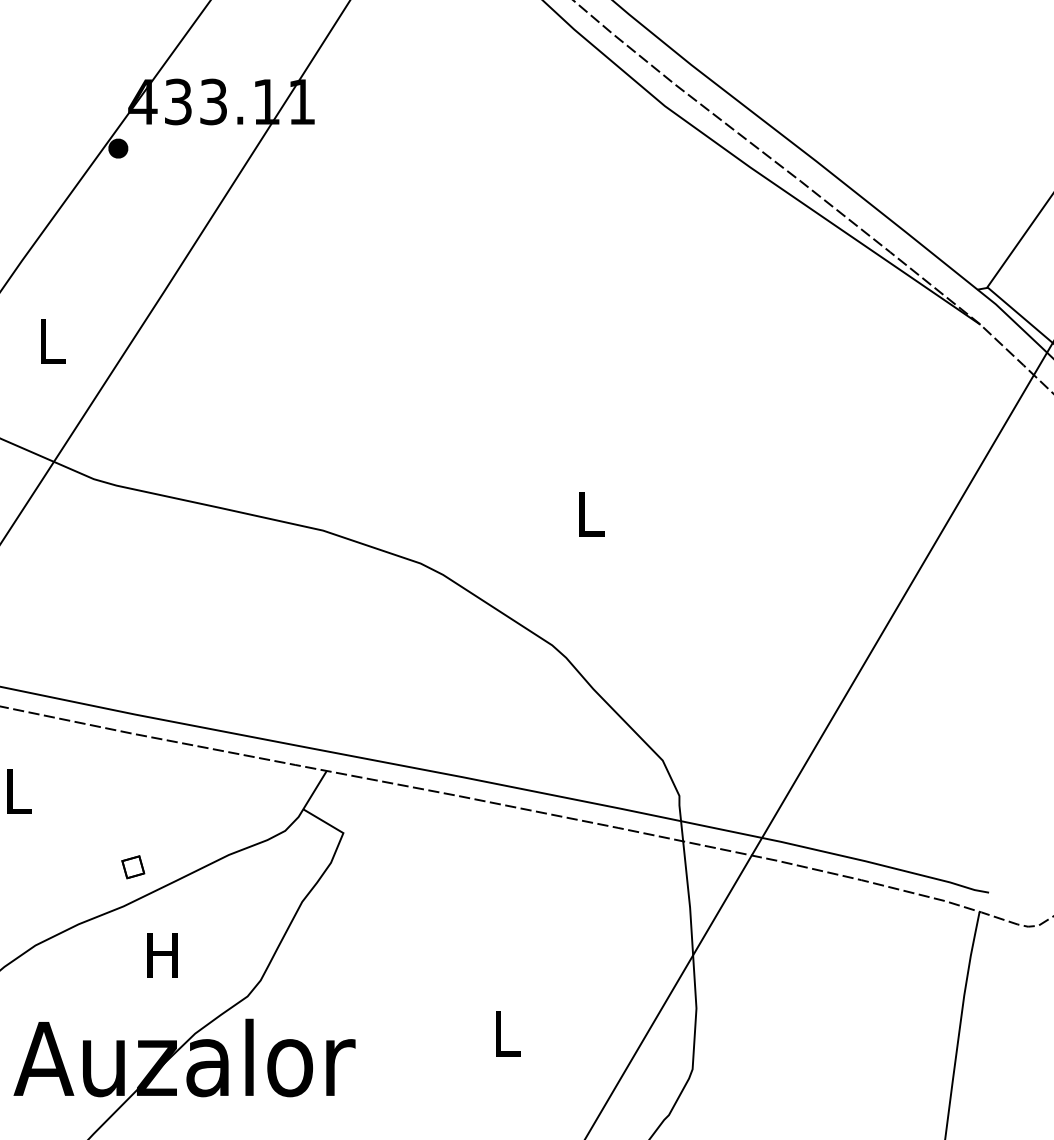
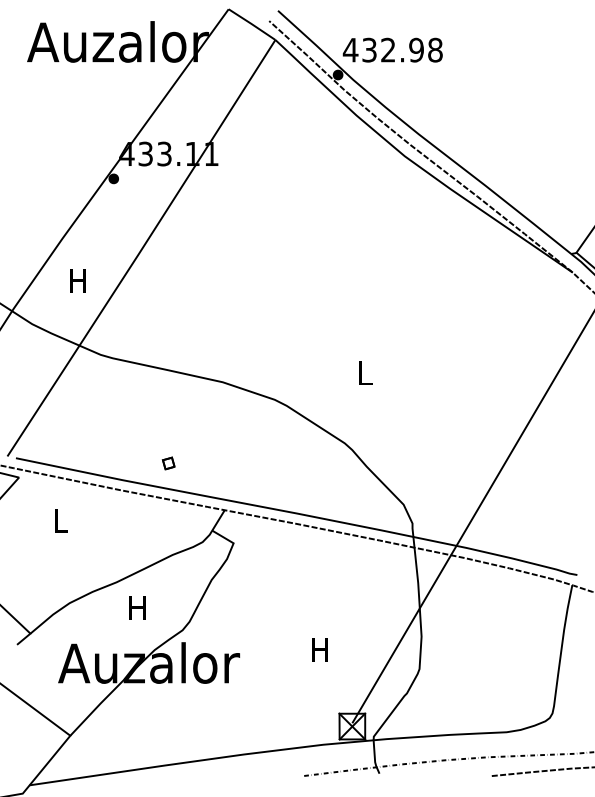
text: (50, 339) -> (77, 280), L -> H
part: (132, 867) -> (168, 463), moved
text: (504, 1032) -> (319, 649), L -> H

